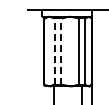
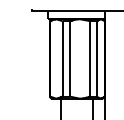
line: (54, 51) -> (62, 58), dashed -> solid
line: (61, 51) -> (69, 58), dashed -> solid

